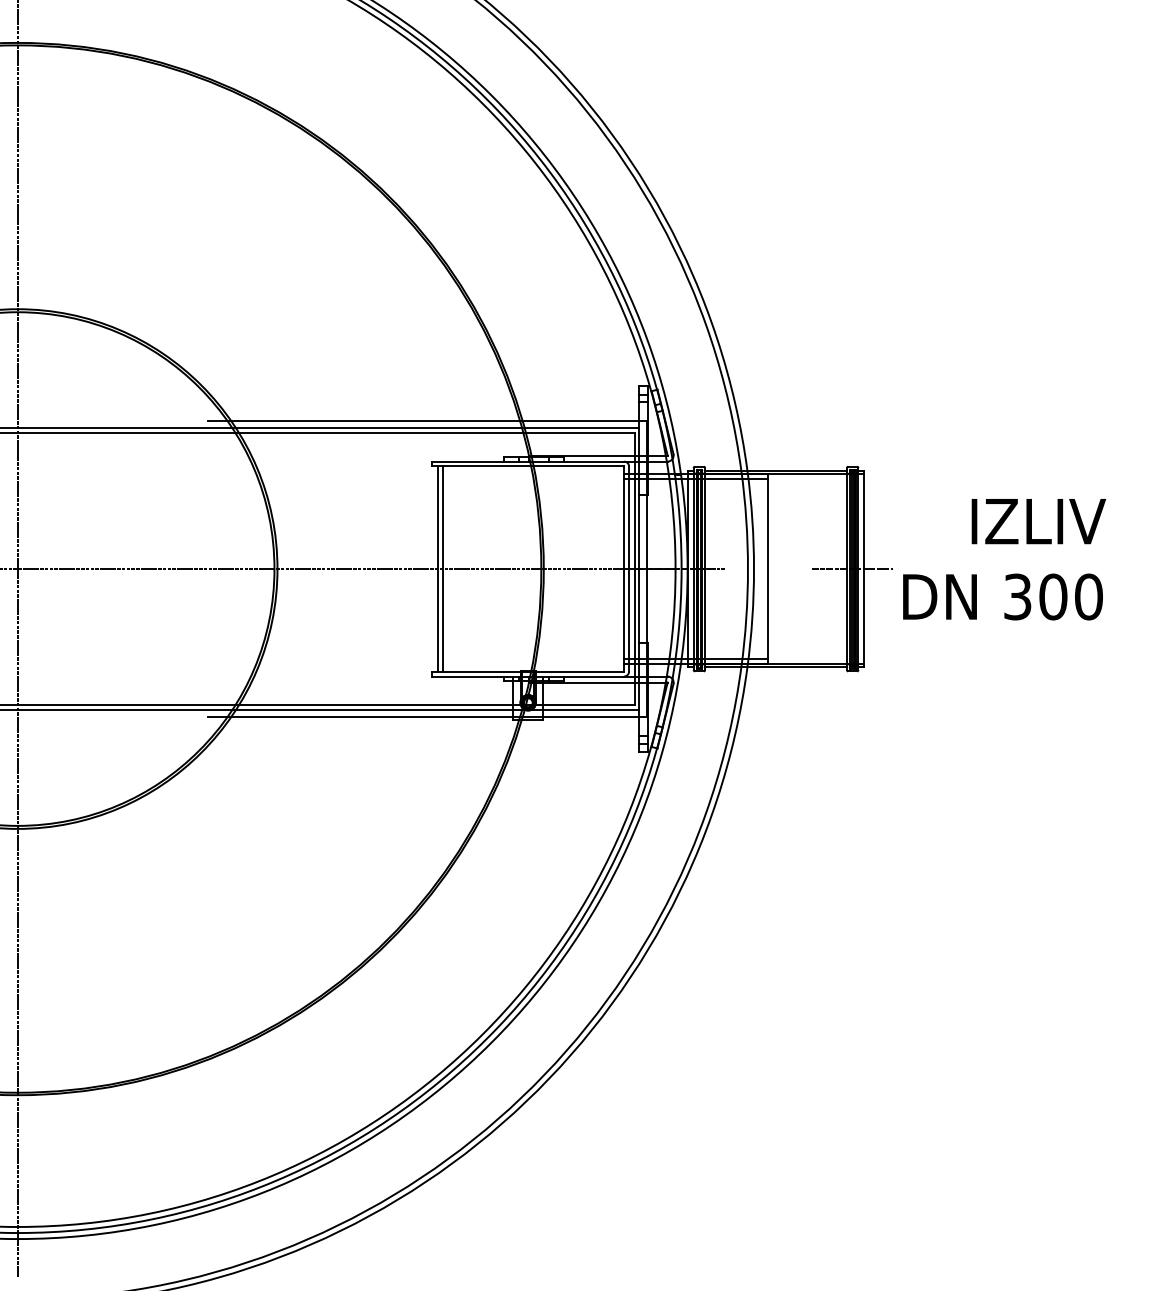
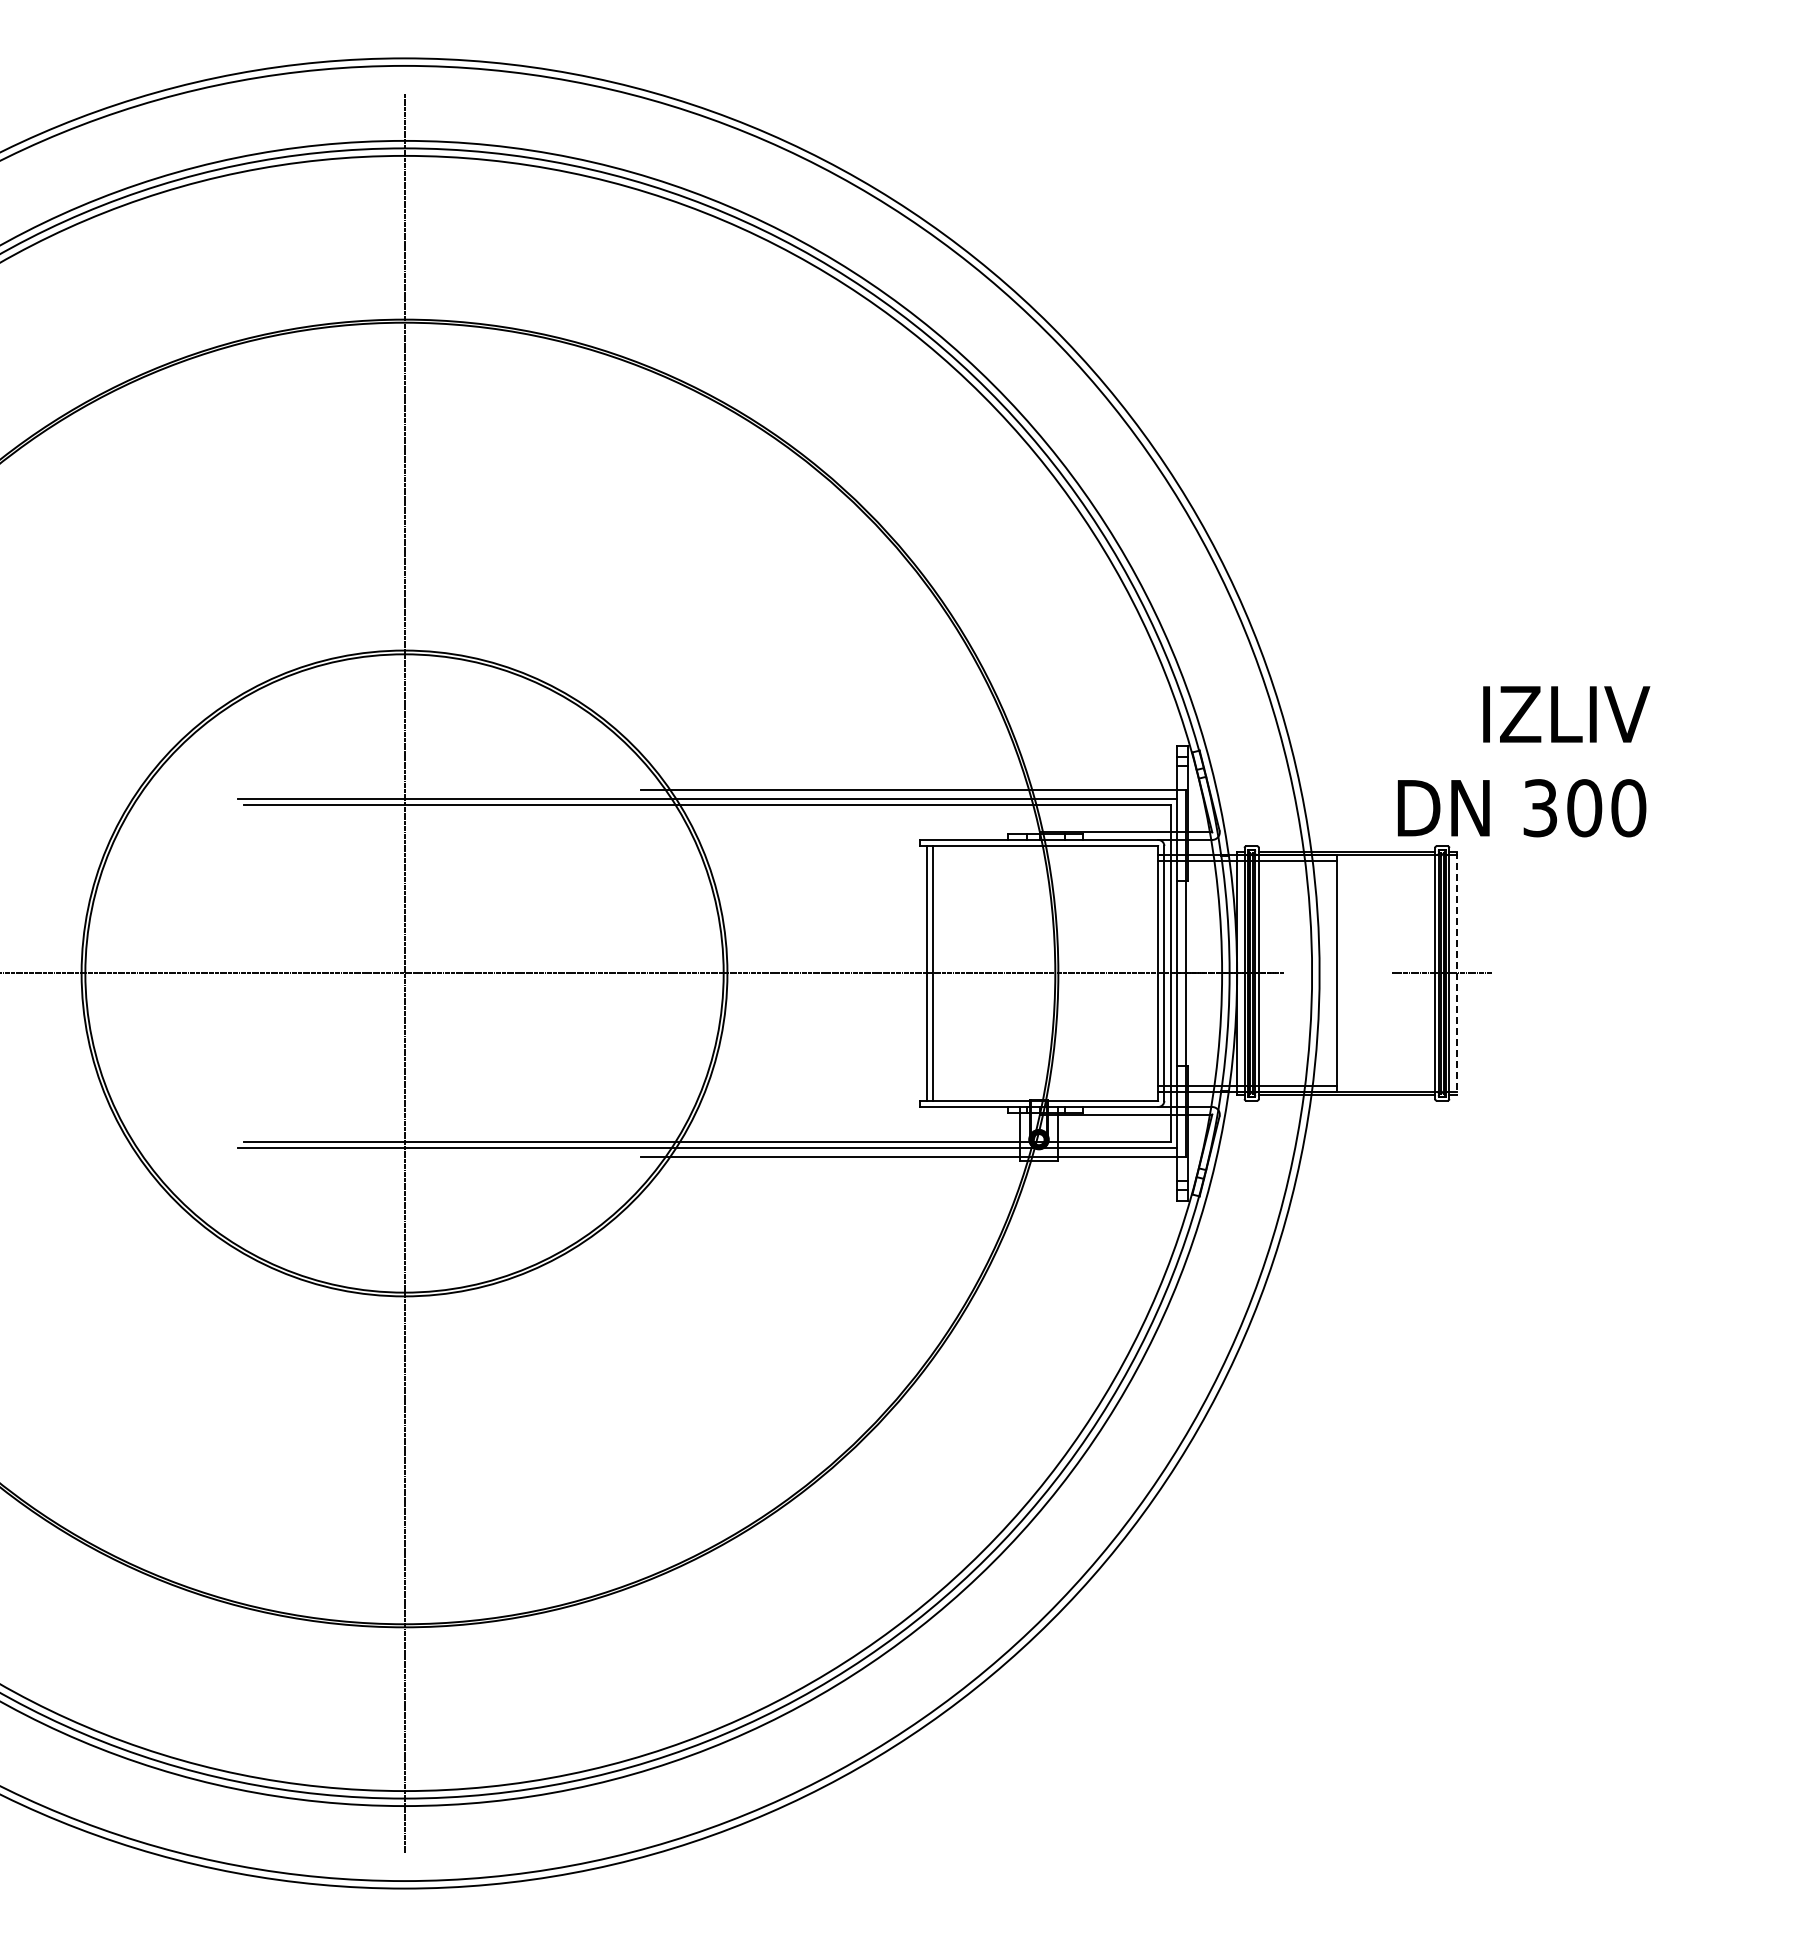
text: (1004, 559) -> (1524, 761), moved
line: (864, 569) -> (1456, 973), solid -> dashed

